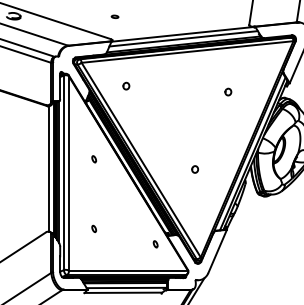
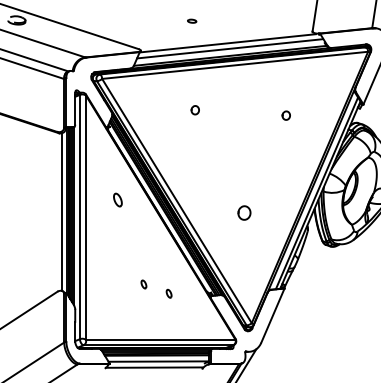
part: (115, 16) -> (192, 20), moved
part: (125, 86) -> (194, 110), moved
part: (93, 158) -> (117, 199), size x1.6
part: (195, 169) -> (244, 212), size x1.6
part: (93, 228) -> (143, 284), moved
part: (155, 244) -> (168, 293), moved

